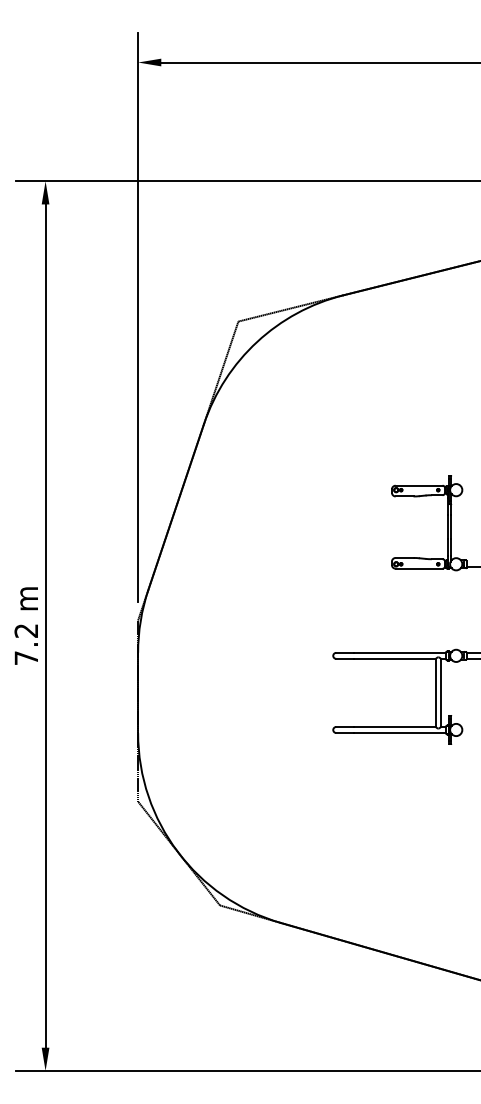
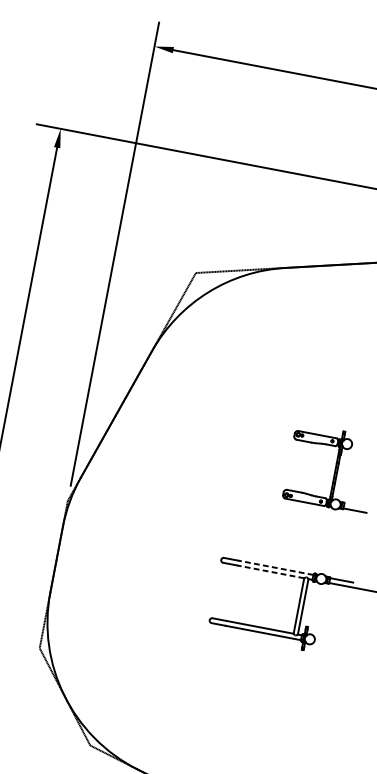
line: (399, 652) -> (275, 567), solid -> dashed
line: (394, 658) -> (270, 571), solid -> dashed

